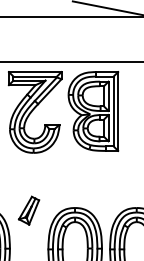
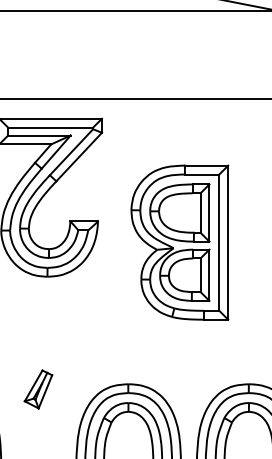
part: (93, 111) -> (180, 242), moved
part: (28, 210) -> (37, 389), size x0.7

